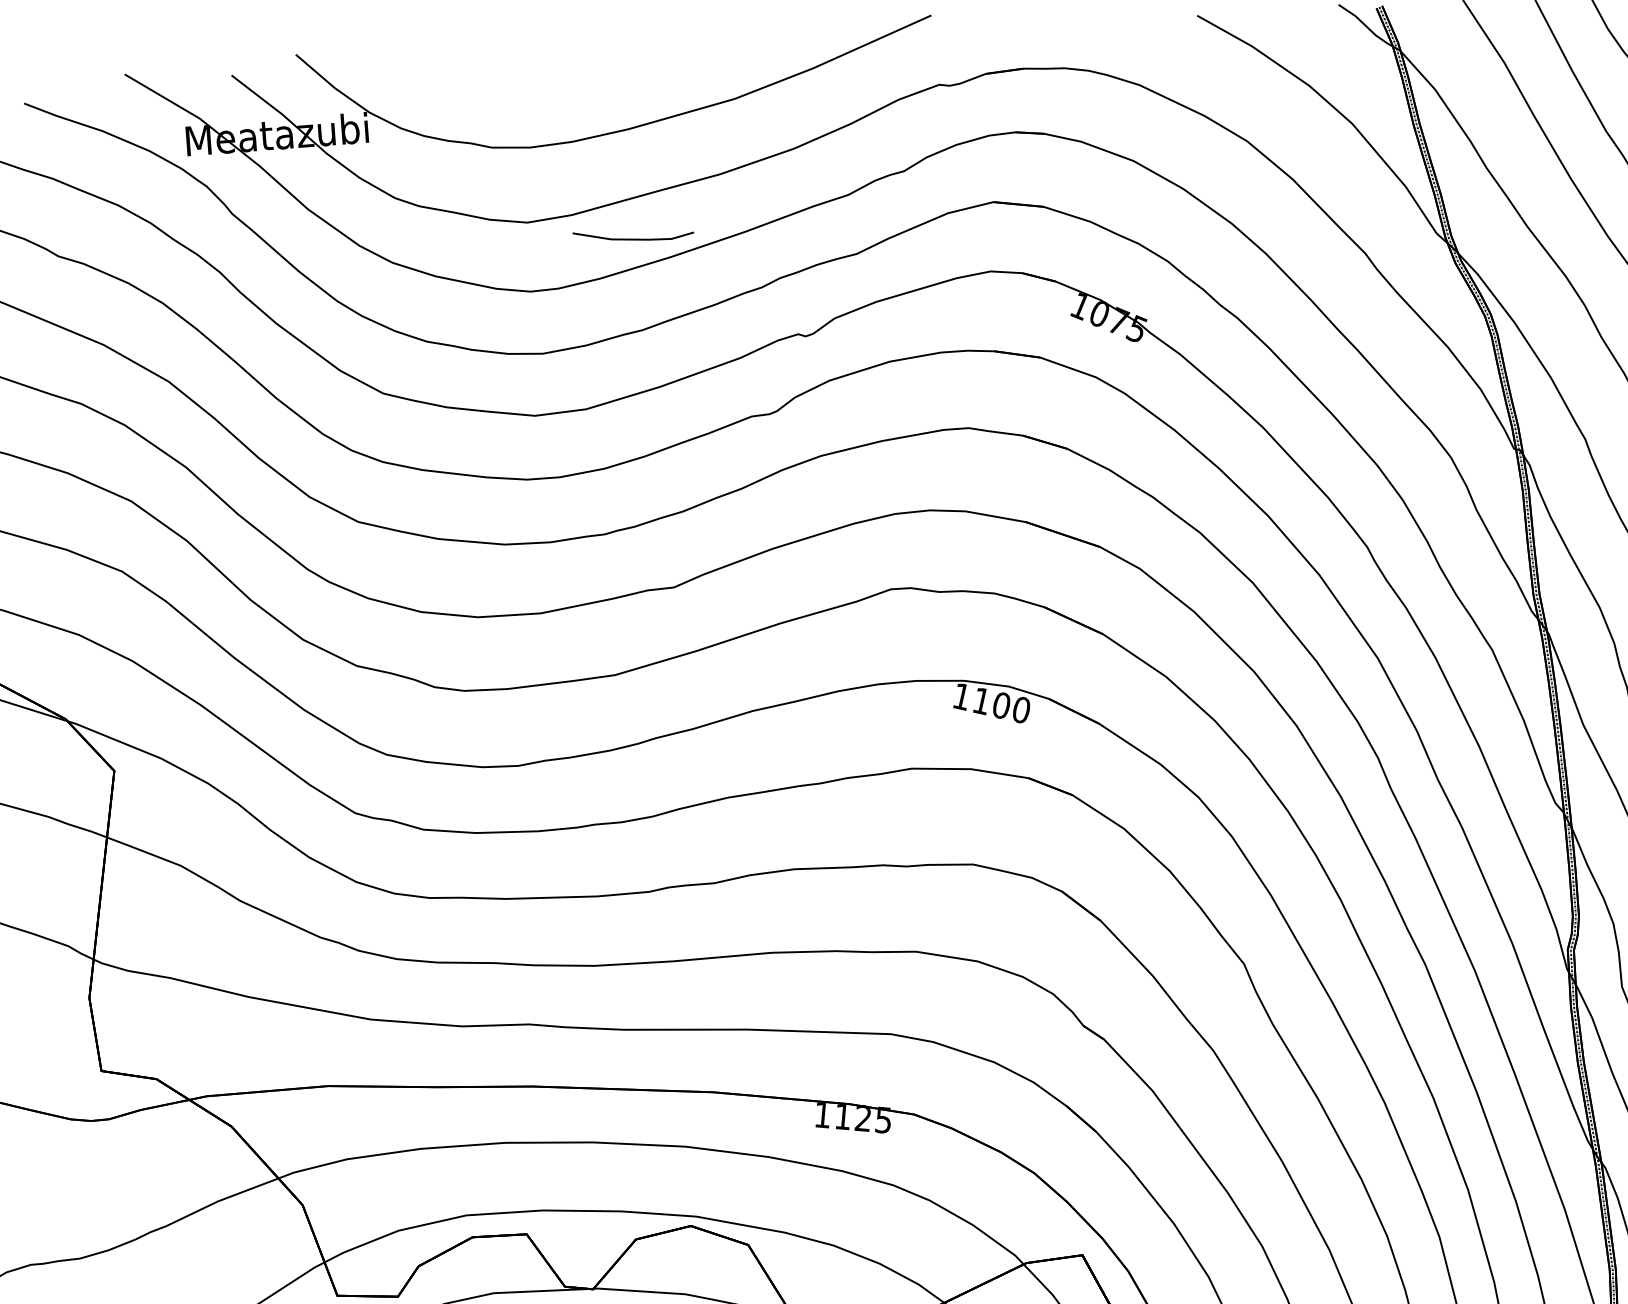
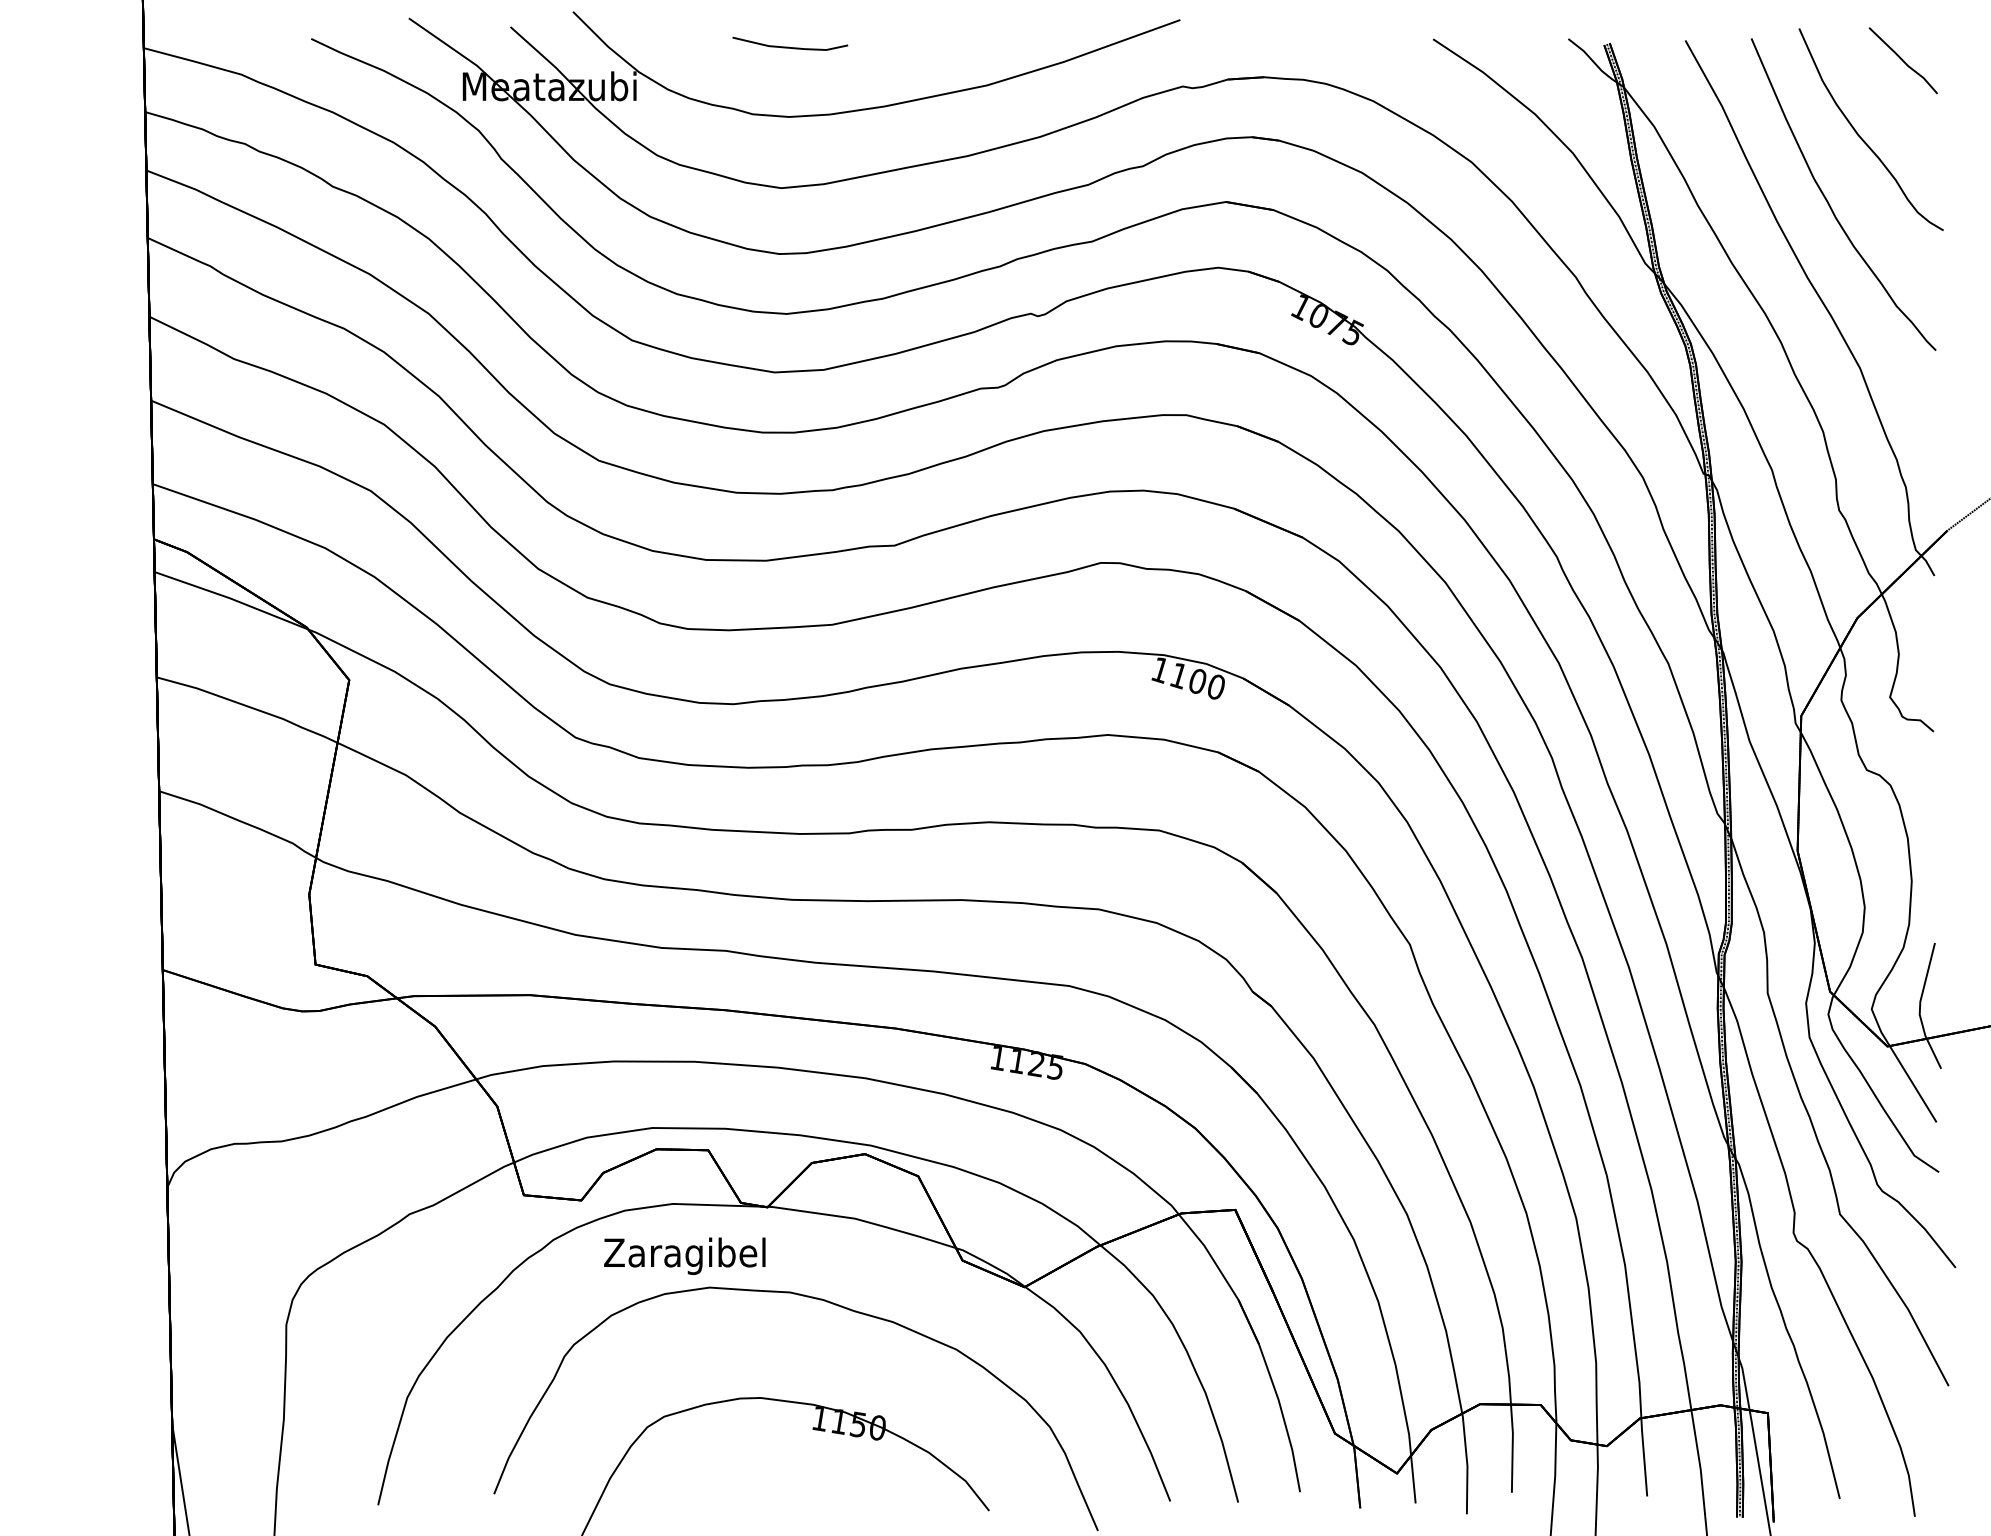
line: (631, 238) -> (788, 46), moved

